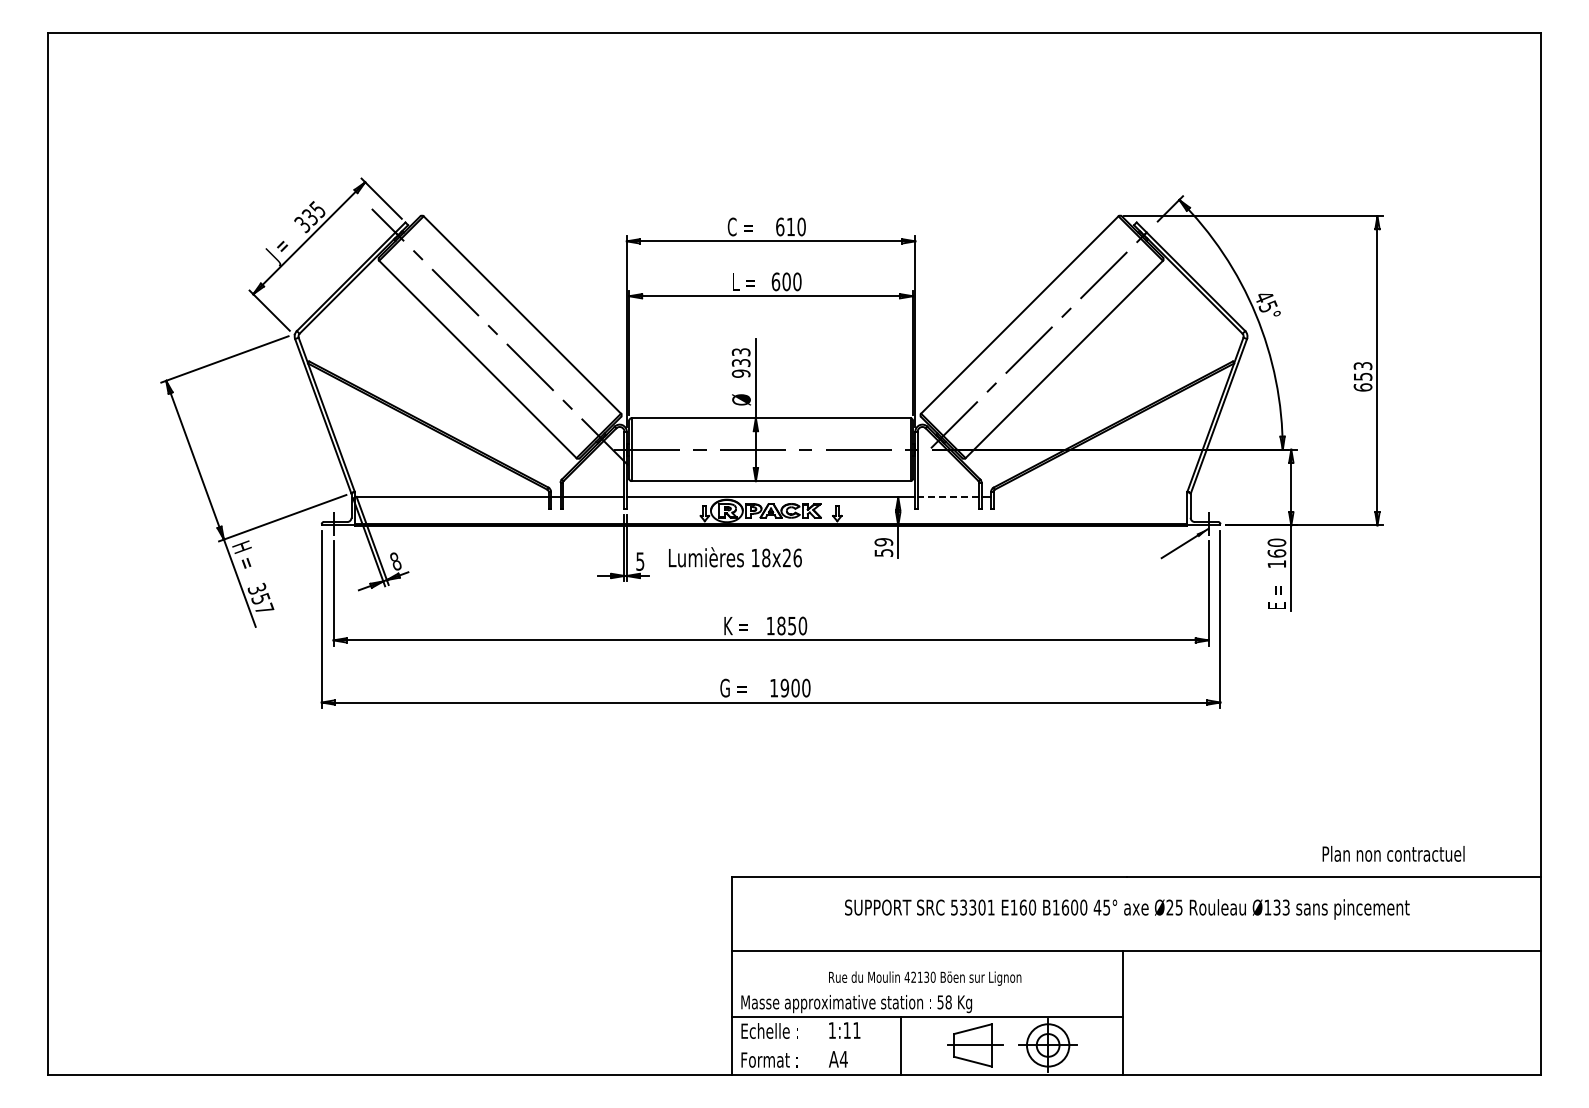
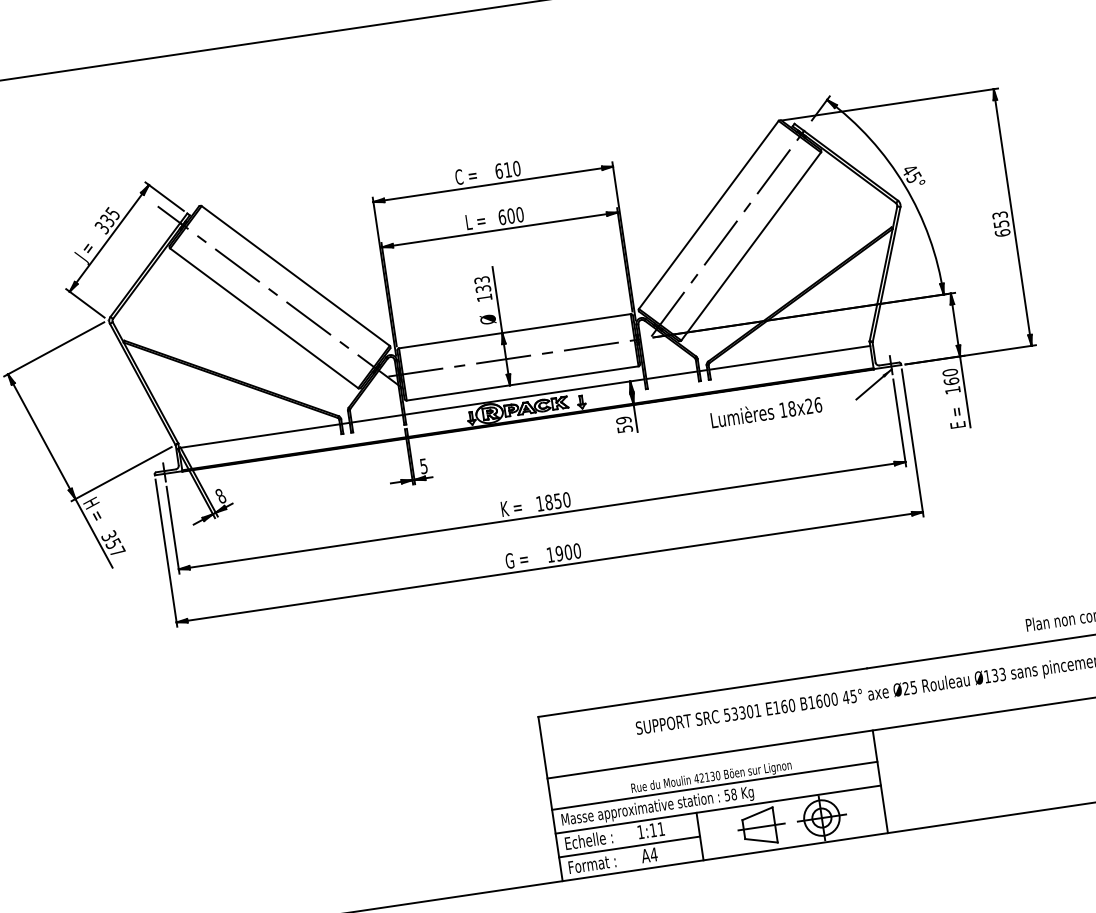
text: (740, 373) -> (484, 297), 933 -> 133
line: (948, 497) -> (671, 375), dashed -> solid
line: (1090, 497) -> (789, 357), added
text: (735, 557) -> (766, 412), moved
line: (927, 988) -> (714, 785), added
line: (816, 1046) -> (629, 847), added

